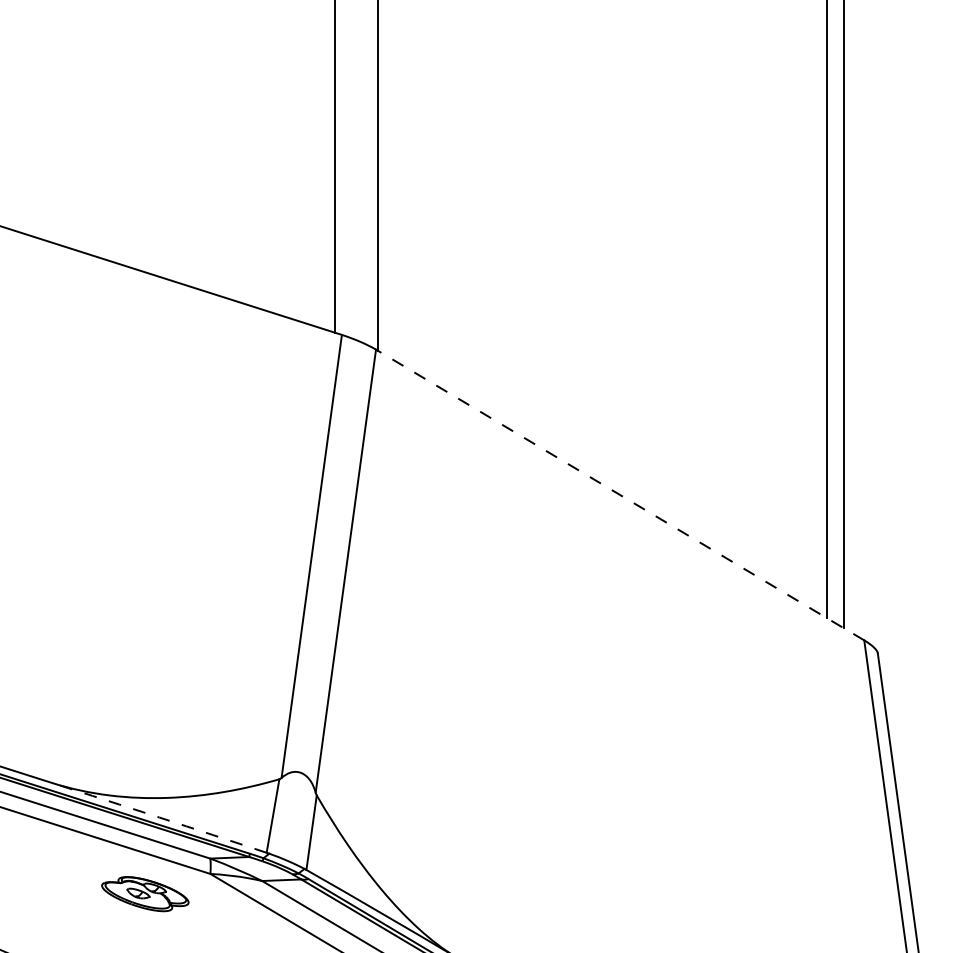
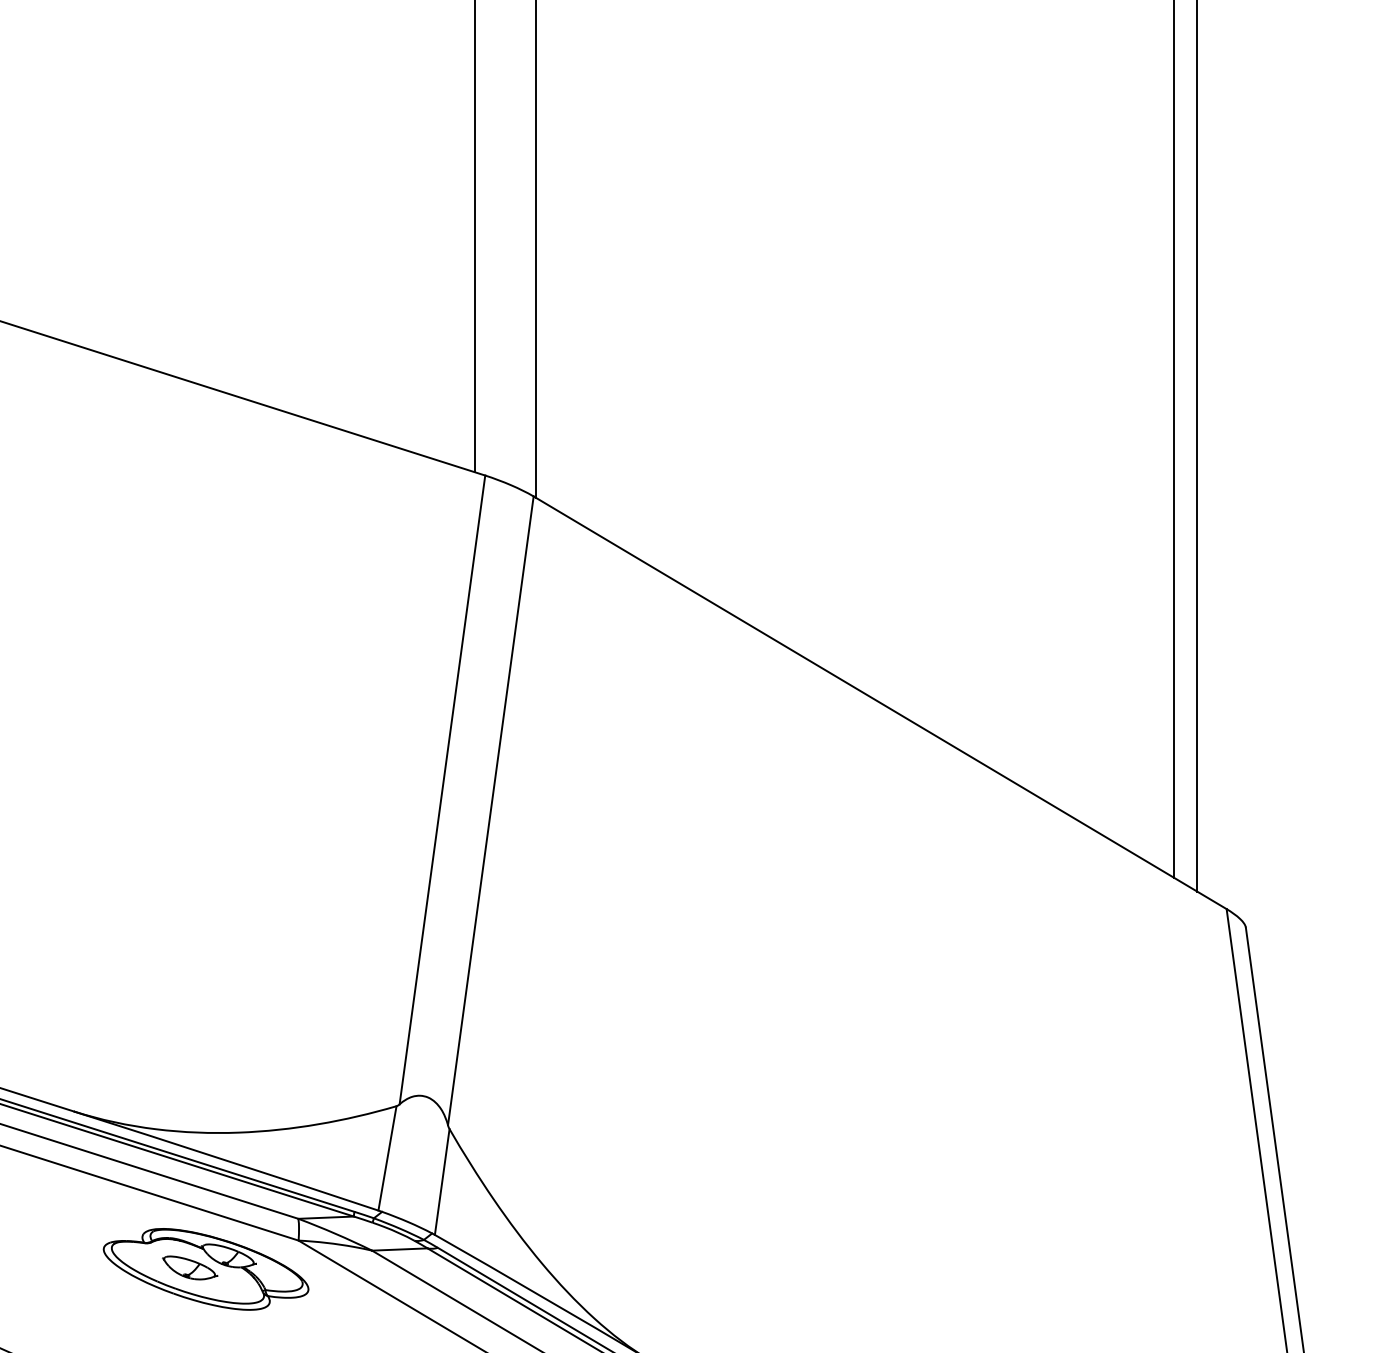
line: (619, 494) -> (879, 702), dashed -> solid
arc: (159, 817) -> (226, 1160), dashed -> solid
part: (145, 893) -> (206, 1268), size x1.67

